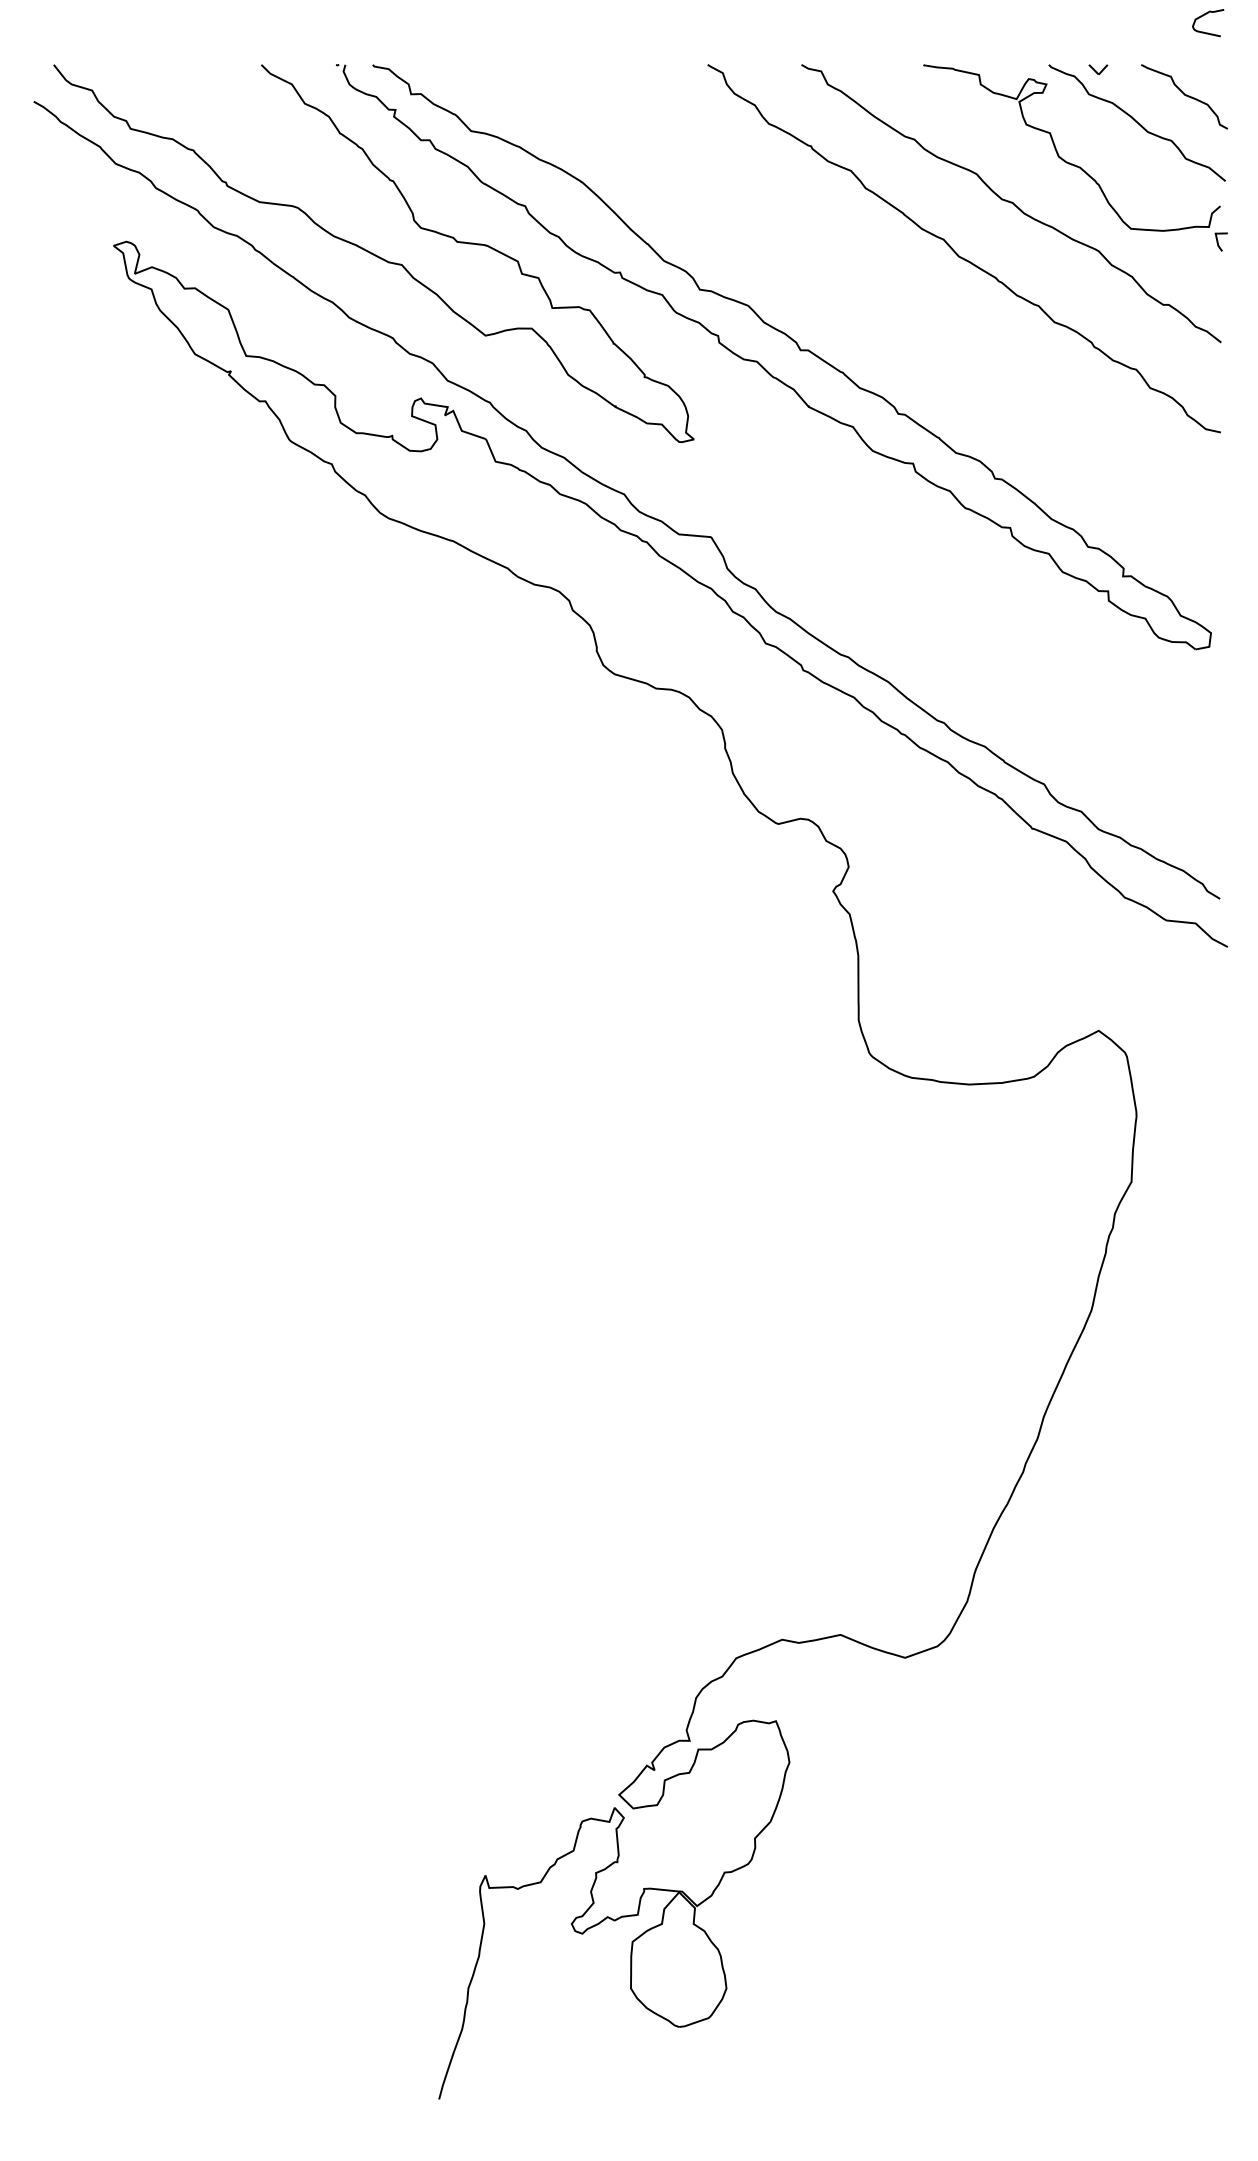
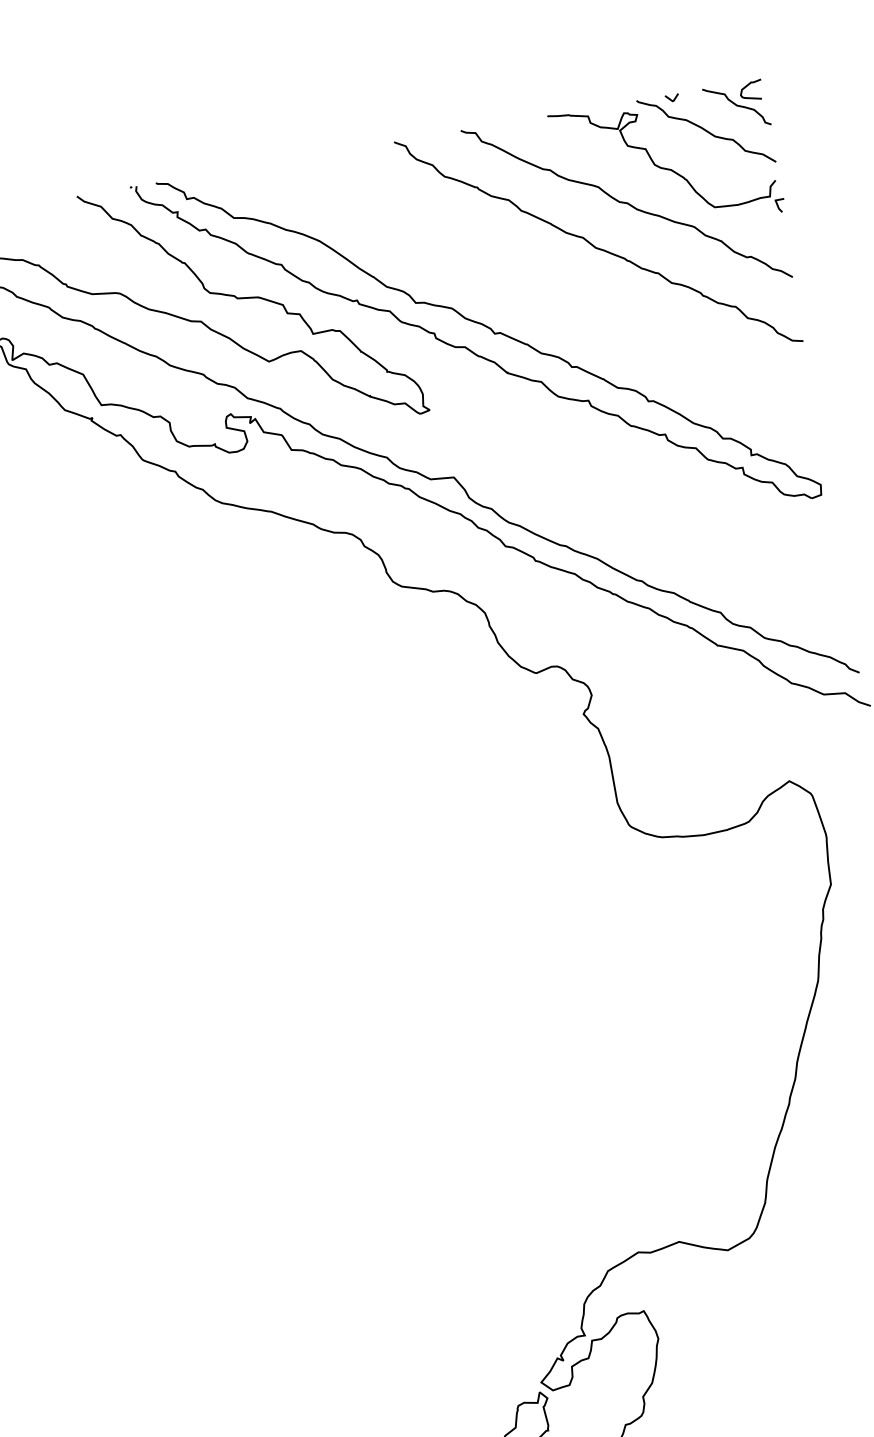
curve: (1205, 15) -> (748, 85), moved

